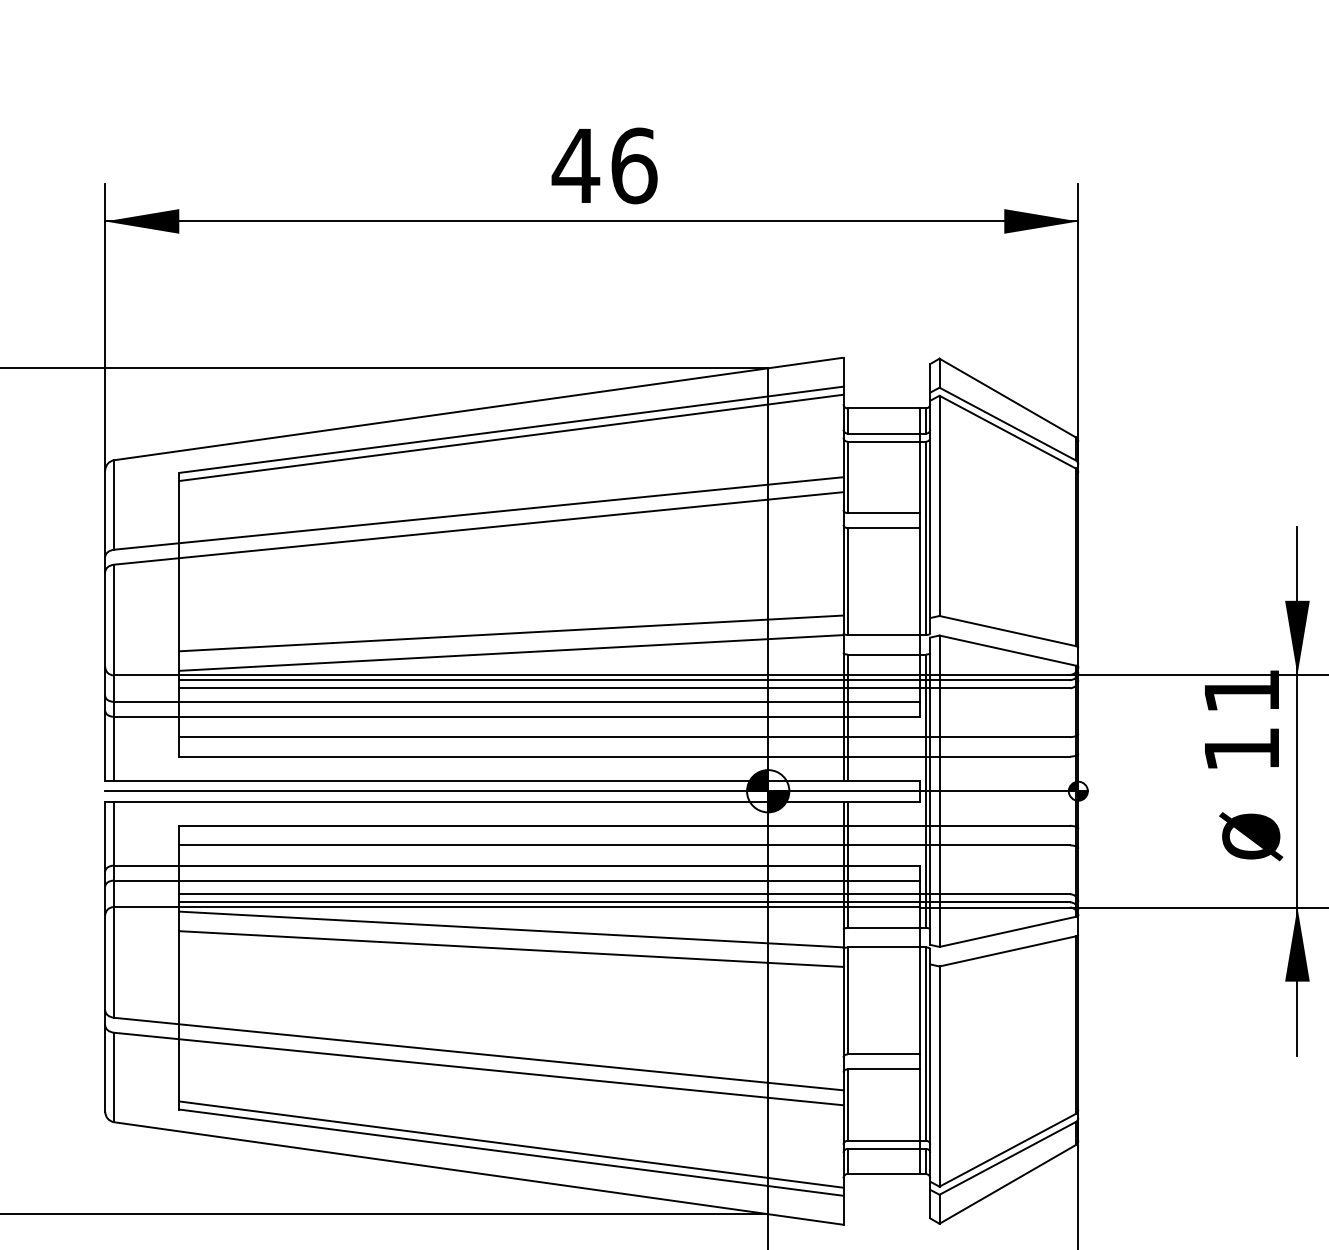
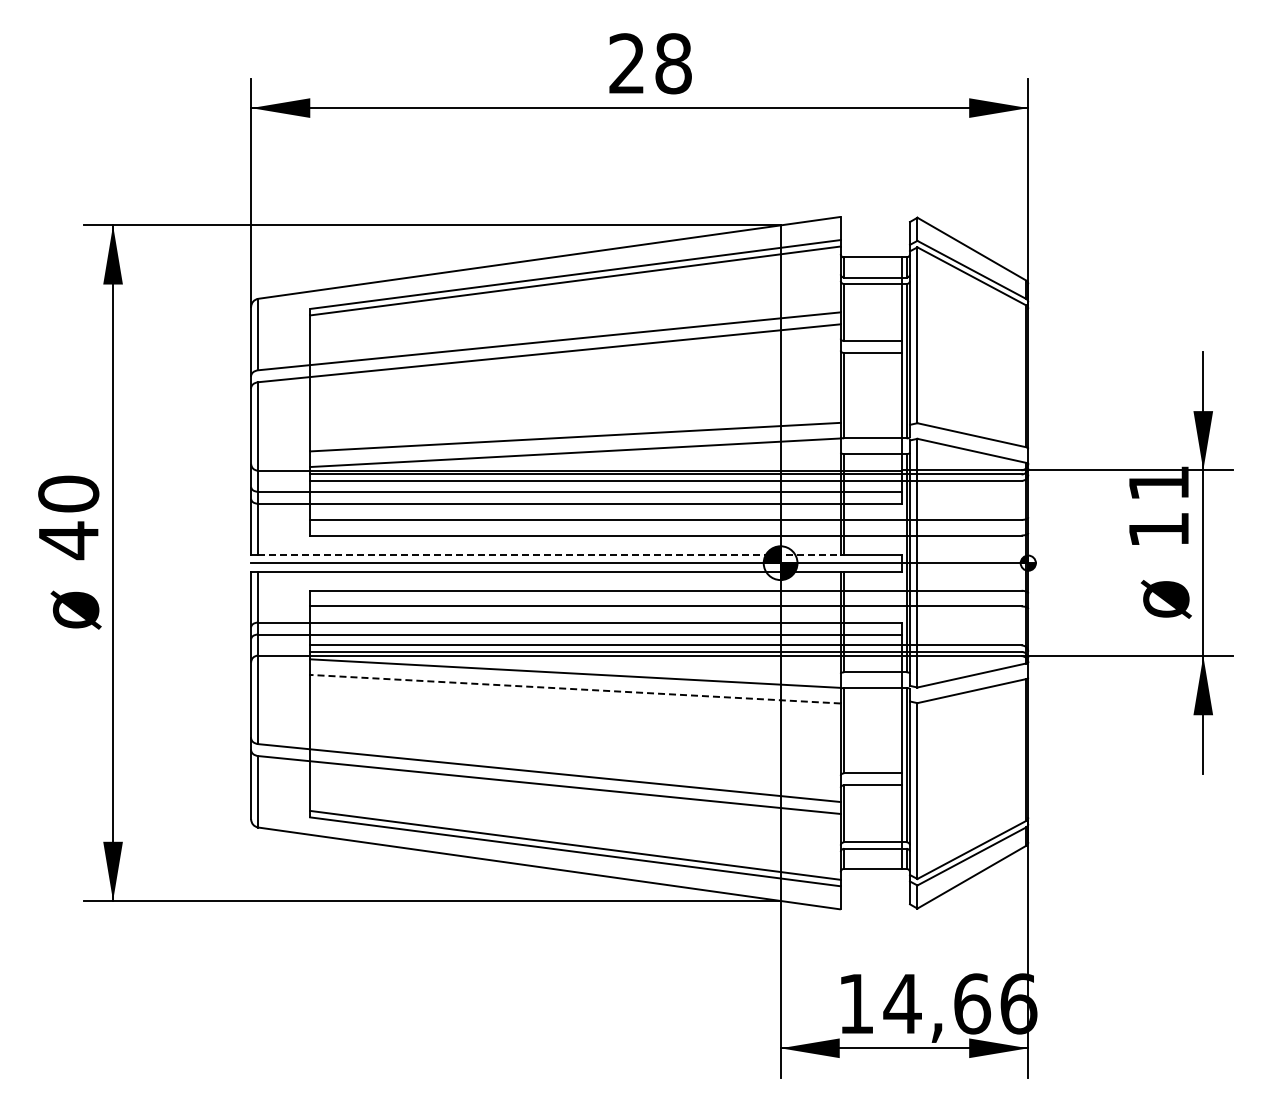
text: (604, 165) -> (649, 63), 46 -> 28
line: (480, 780) -> (550, 554), solid -> dashed
line: (511, 949) -> (575, 689), solid -> dashed

